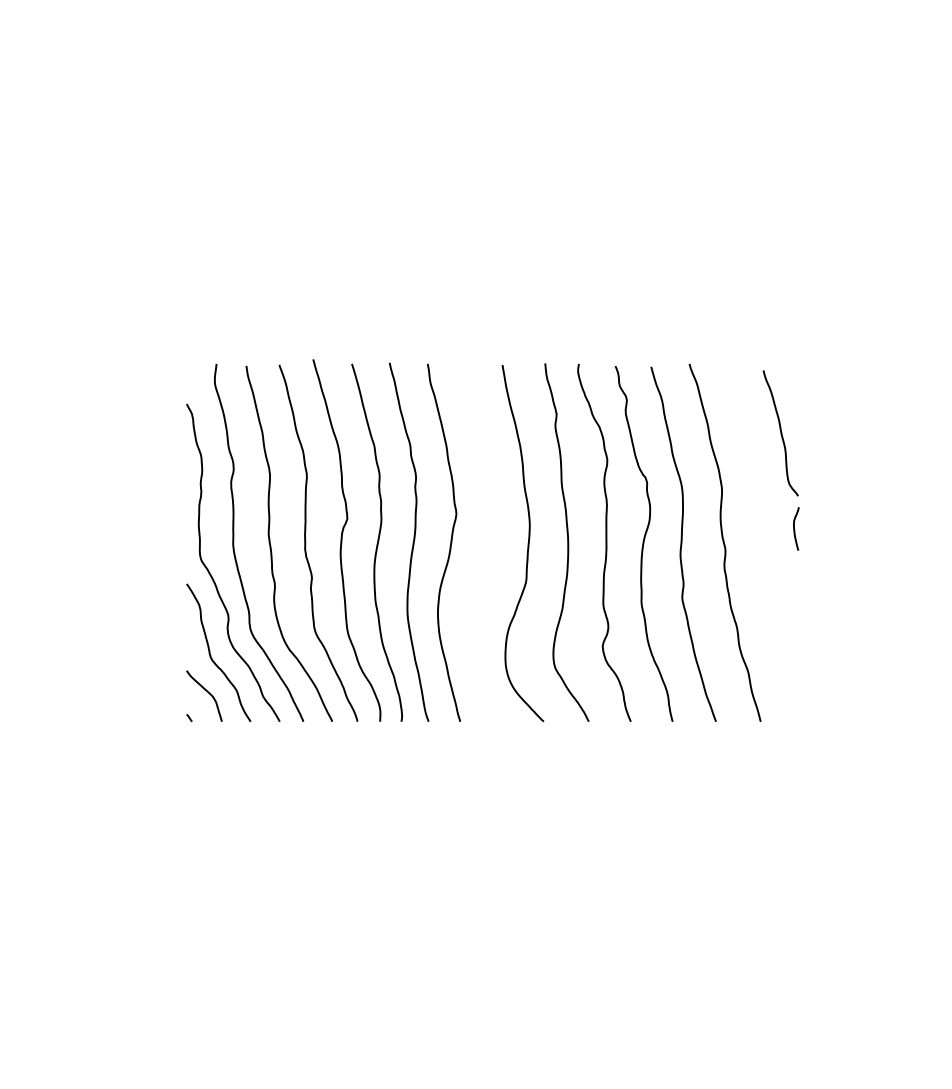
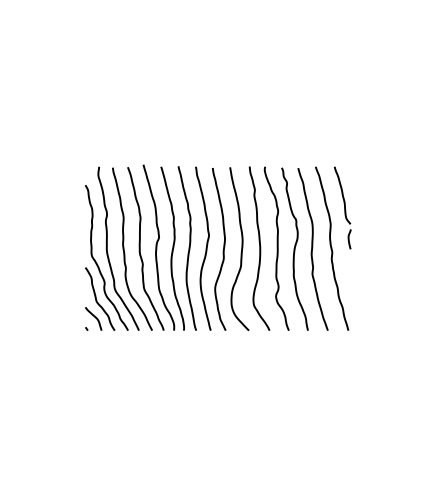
part: (780, 459) -> (342, 207), moved
curve: (485, 546) -> (222, 250), added

